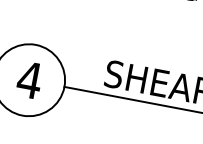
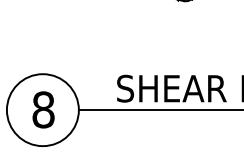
text: (29, 79) -> (43, 109), 4 -> 8

